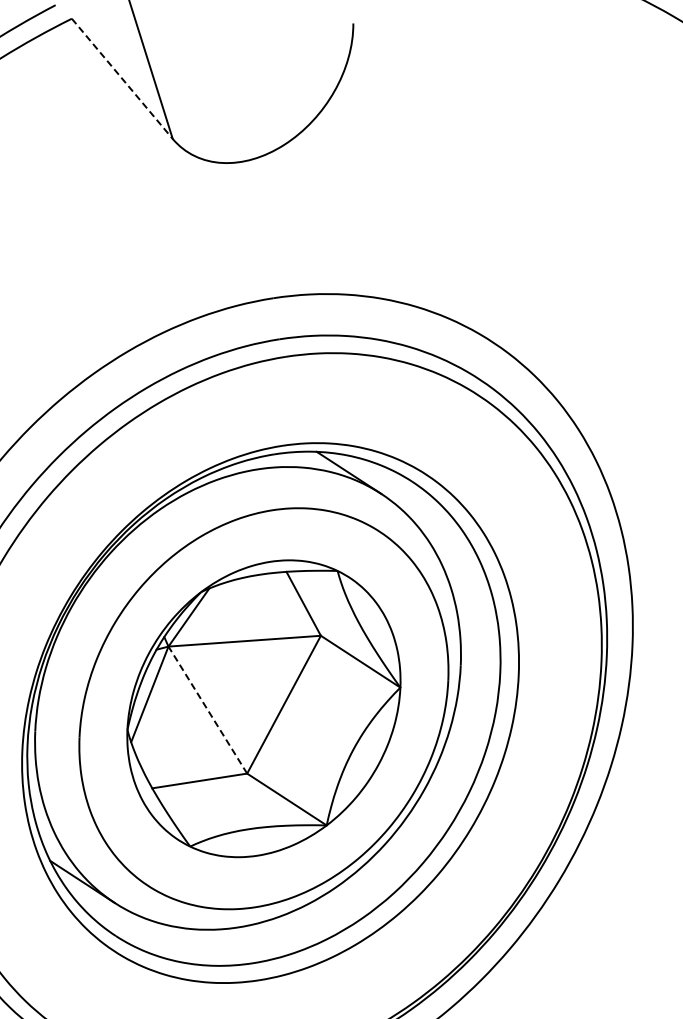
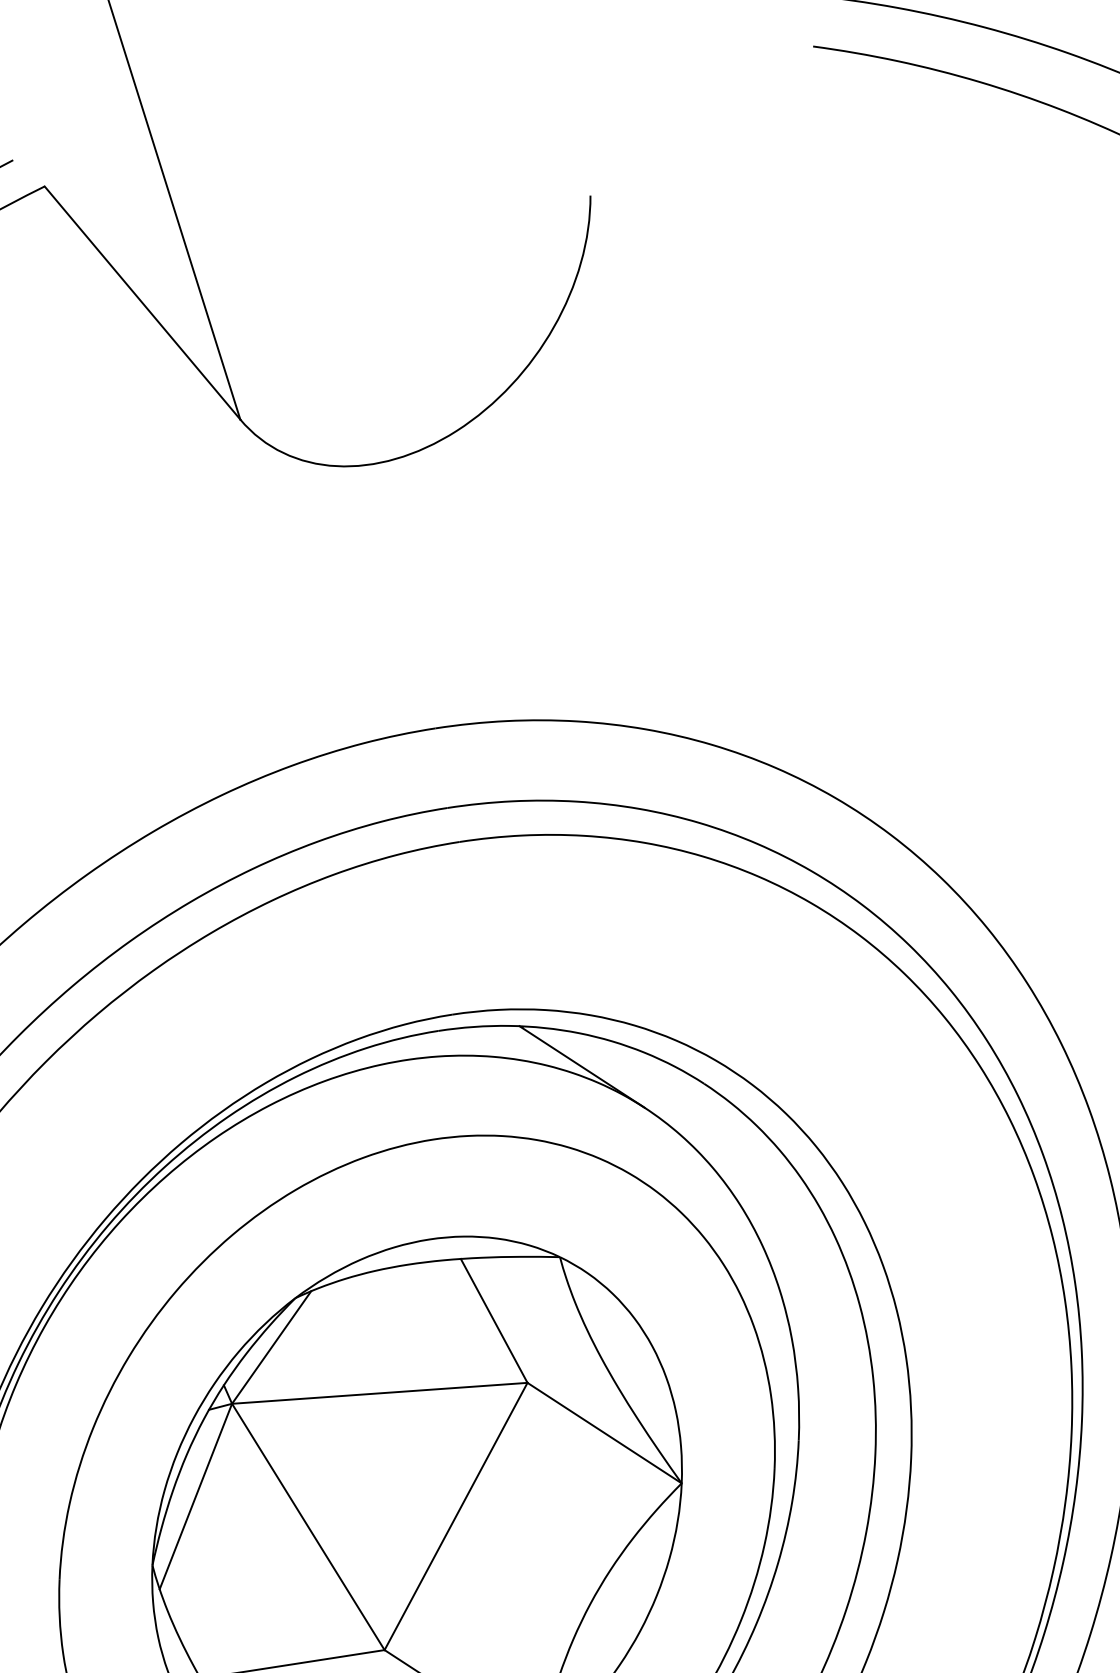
line: (122, 79) -> (142, 304), dashed -> solid
line: (207, 710) -> (307, 1527), dashed -> solid

